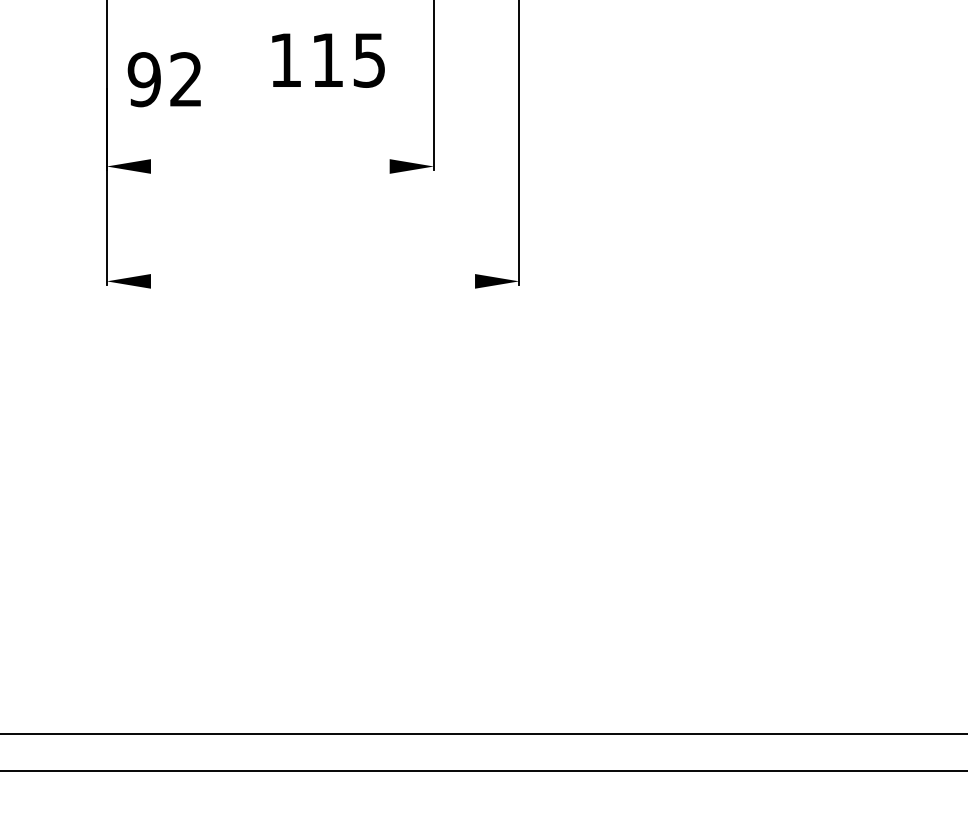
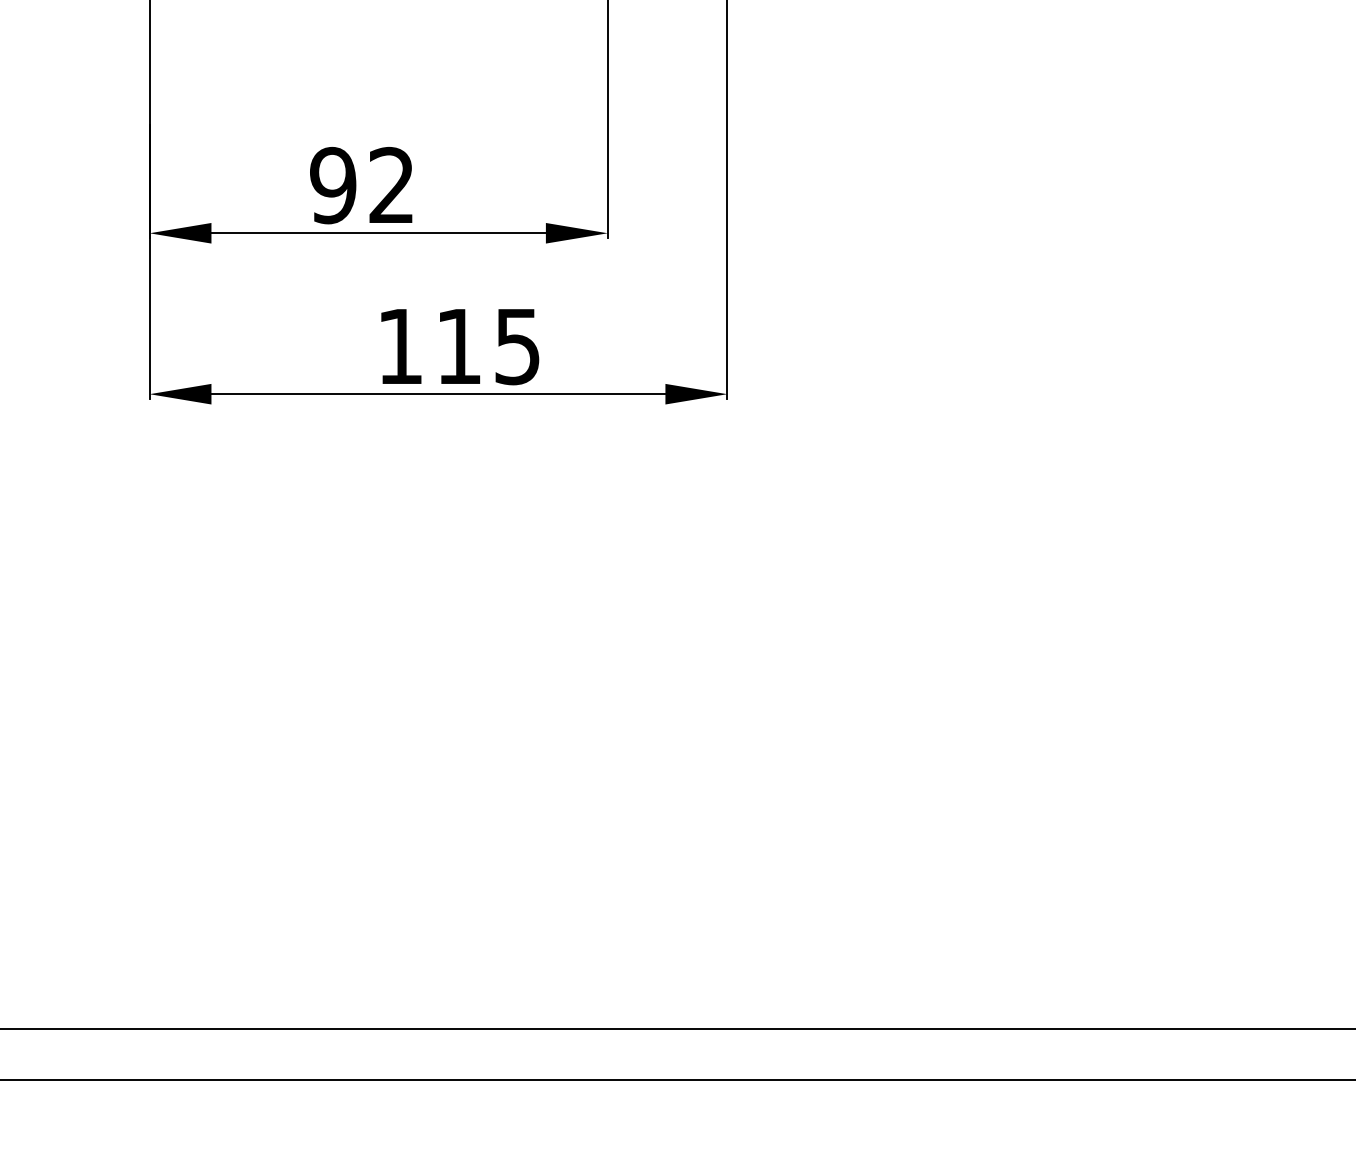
text: (328, 61) -> (460, 347), moved
text: (164, 79) -> (361, 185), moved
line: (252, 166) -> (353, 233), added
line: (295, 281) -> (413, 394), added

